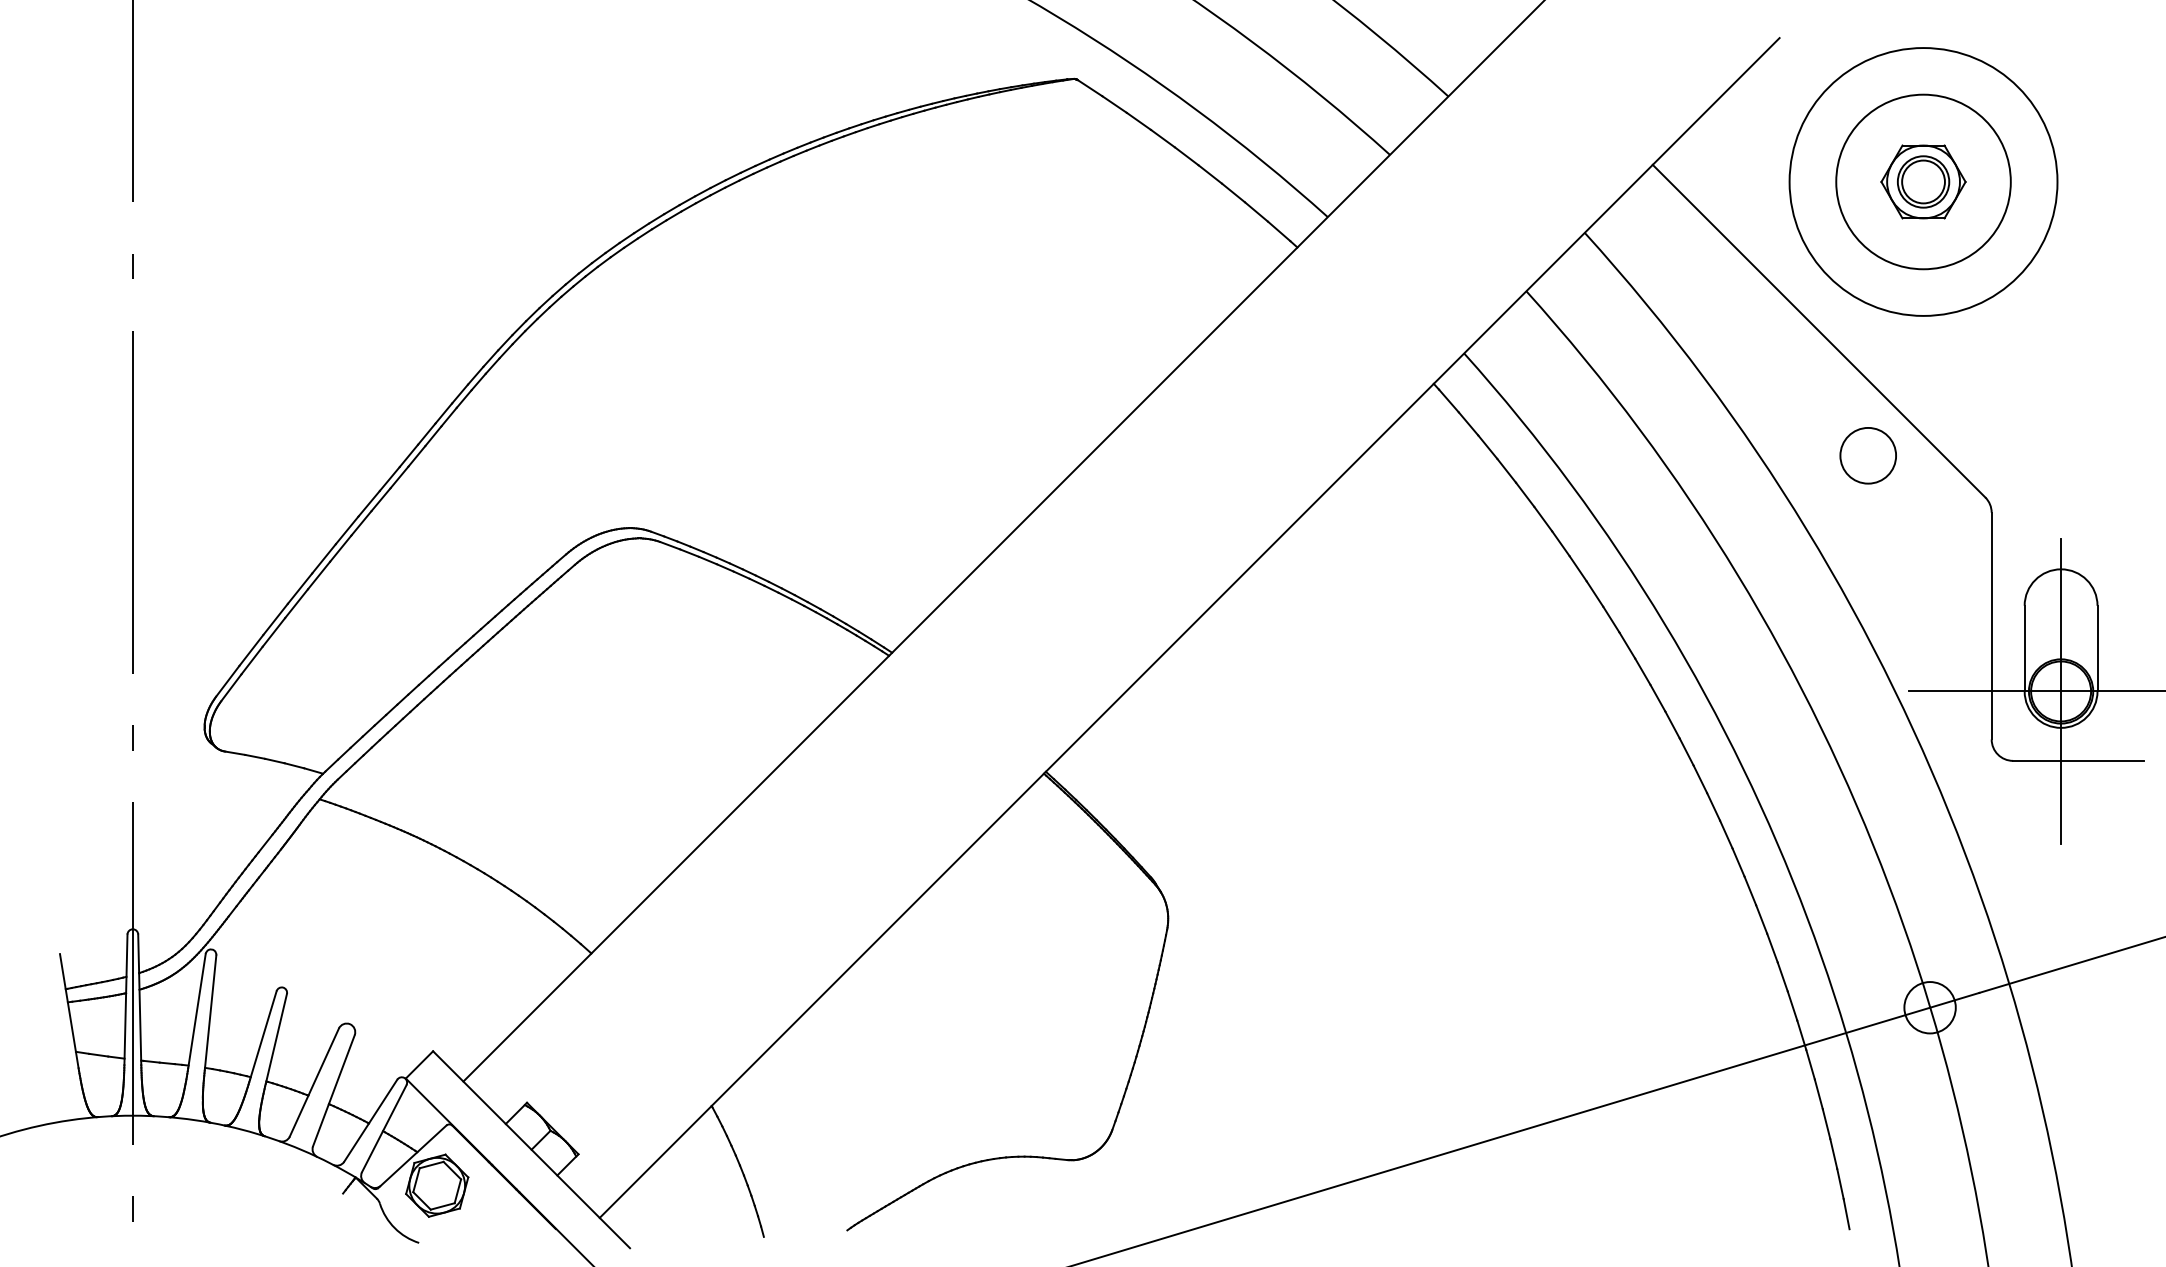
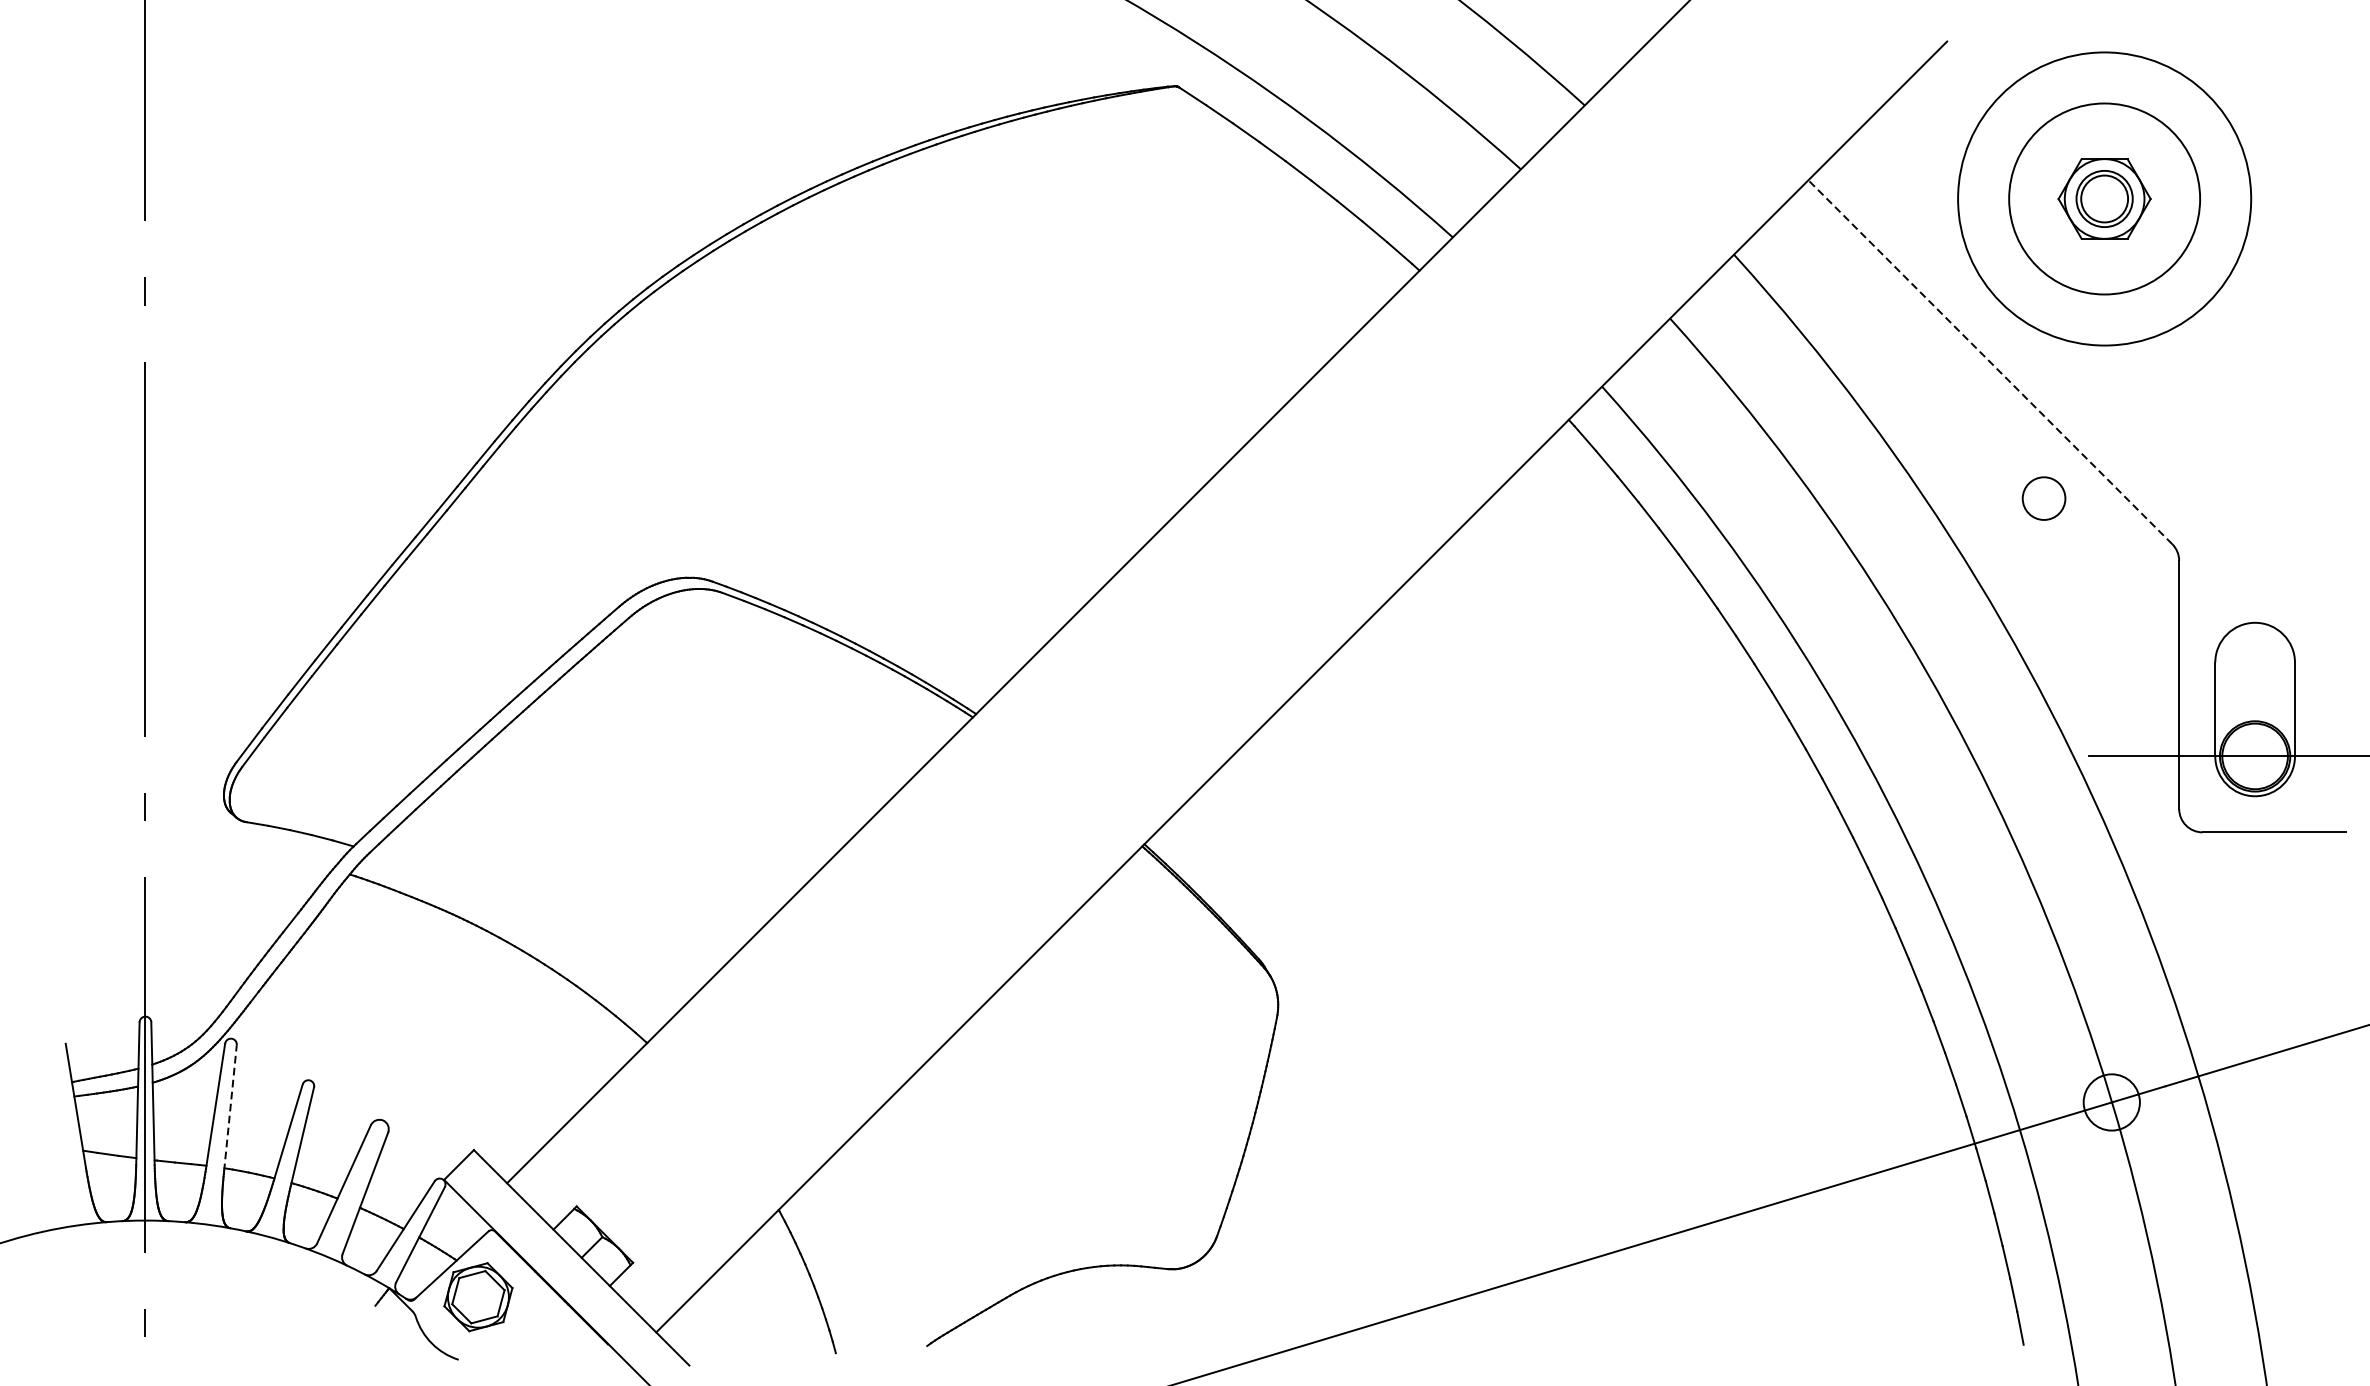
line: (1818, 330) -> (1989, 361), solid -> dashed
circle: (1867, 455) -> (2043, 498), size x0.7
line: (2061, 691) -> (2255, 756), removed
line: (210, 1013) -> (230, 1108), solid -> dashed

